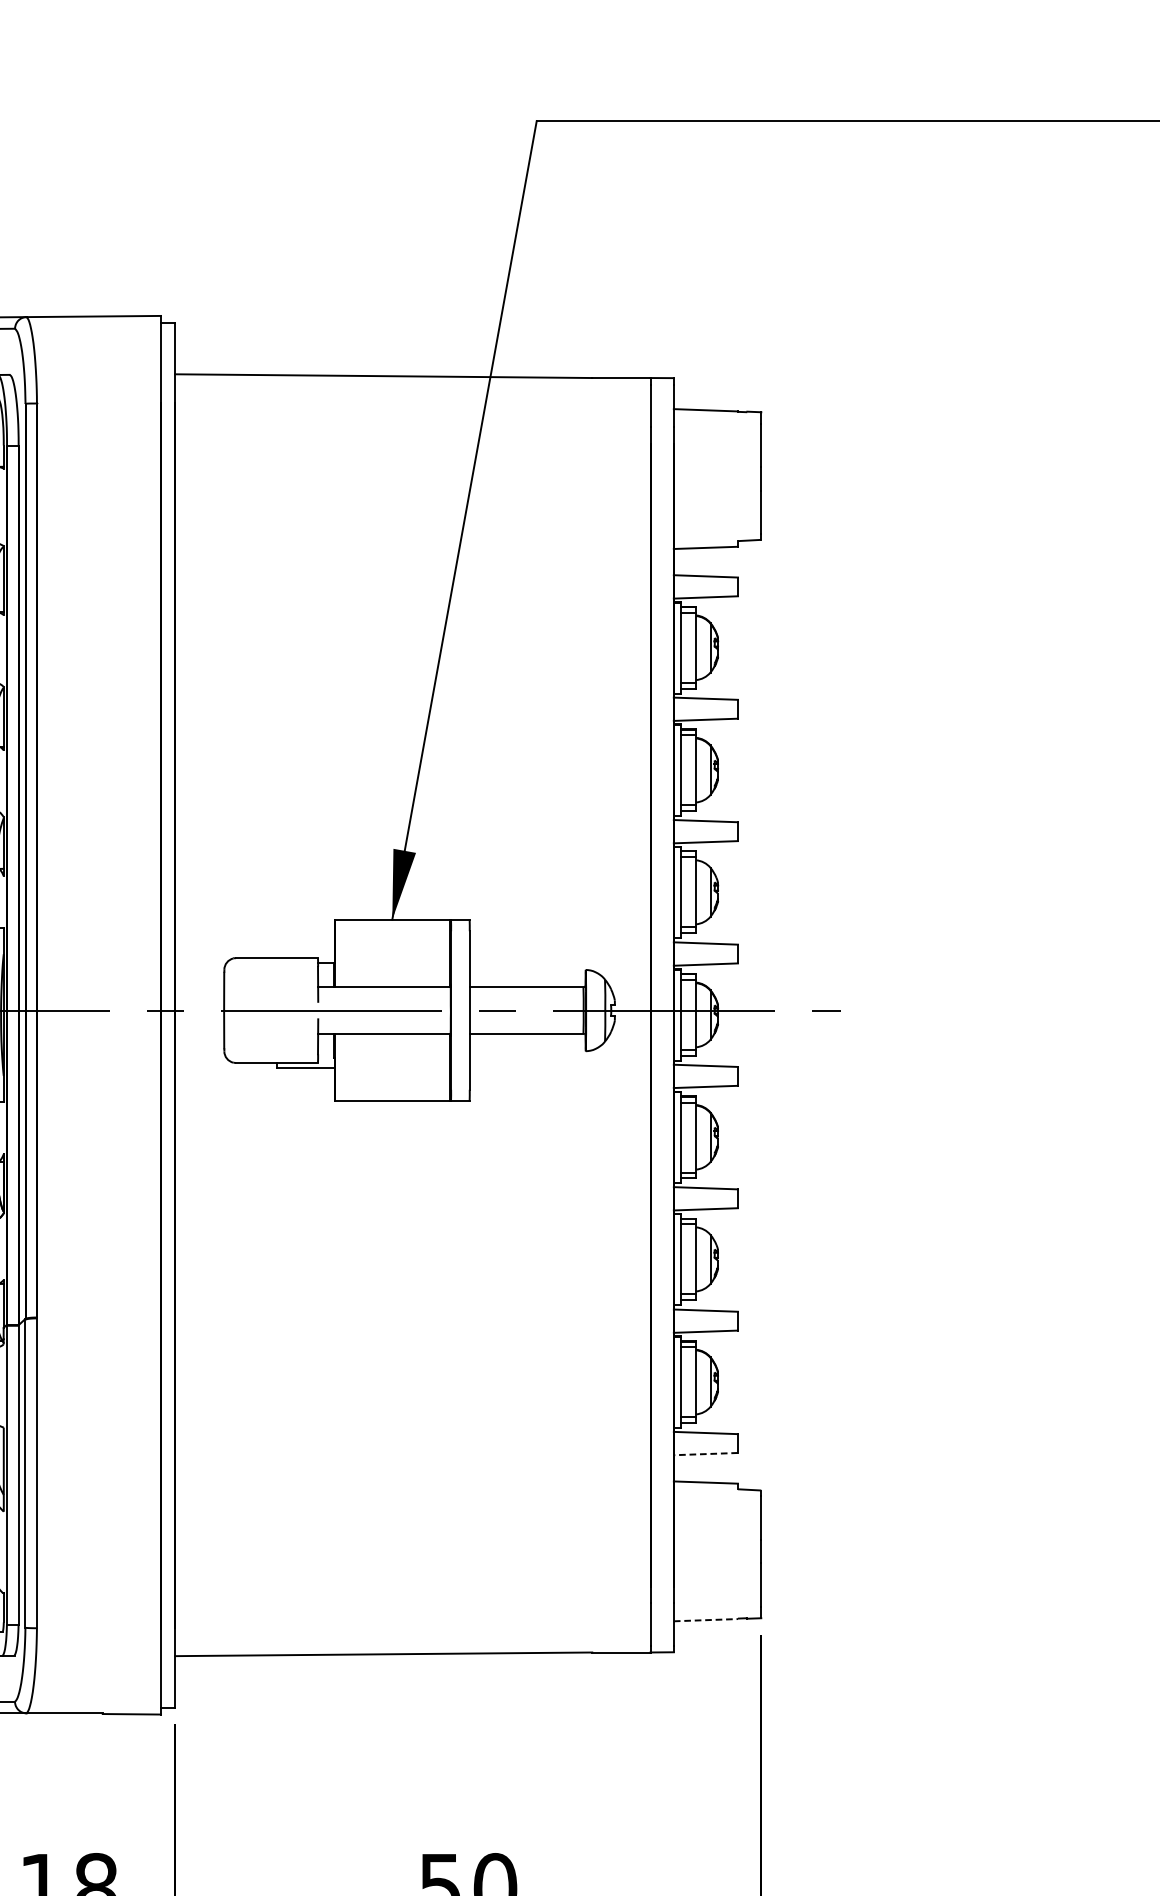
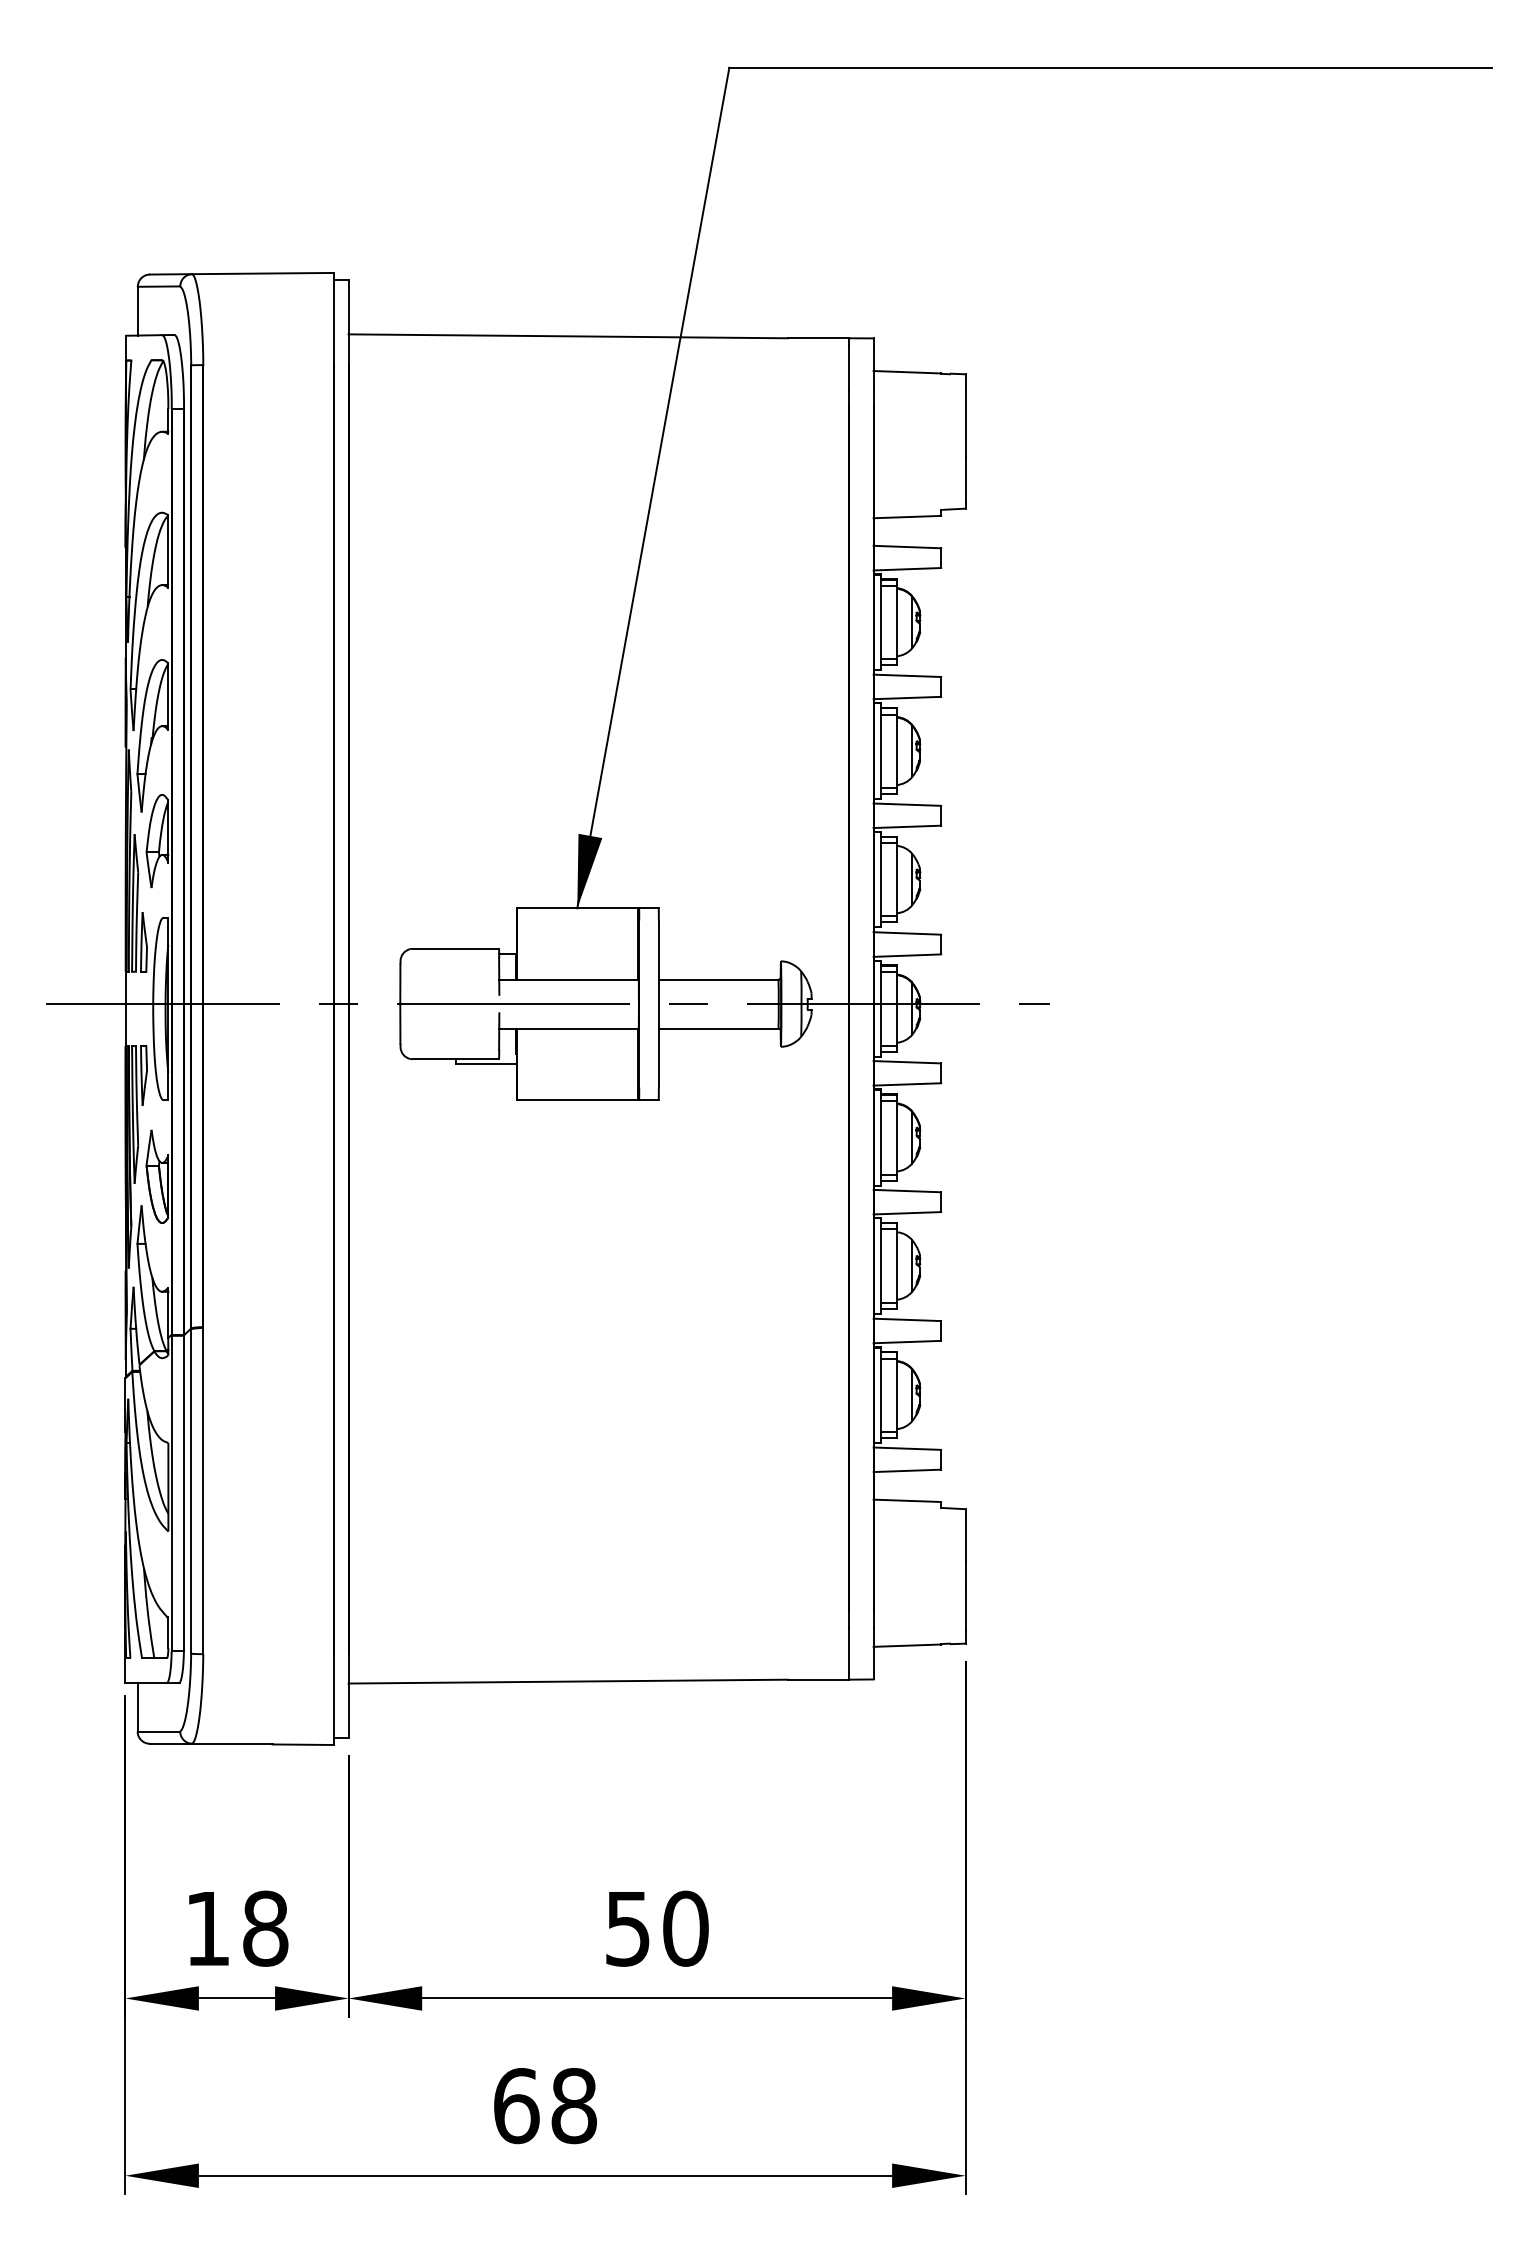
line: (706, 1453) -> (907, 1470), dashed -> solid
line: (706, 1620) -> (907, 1645), dashed -> solid

